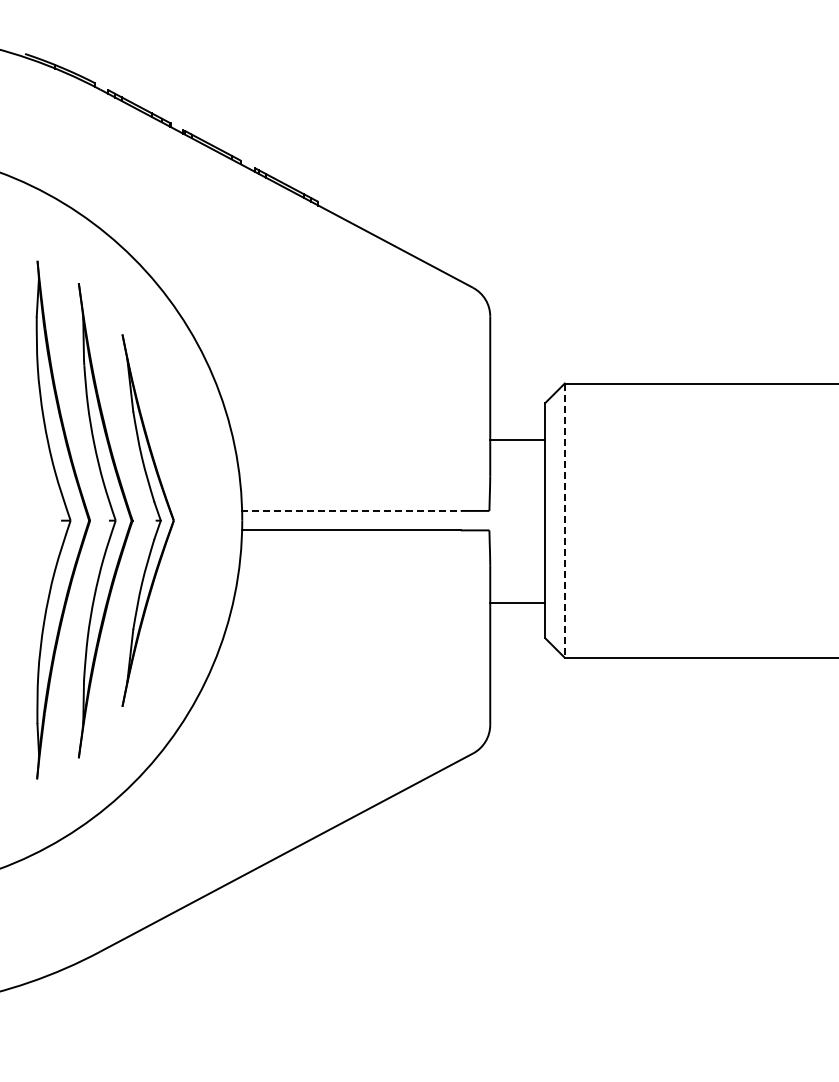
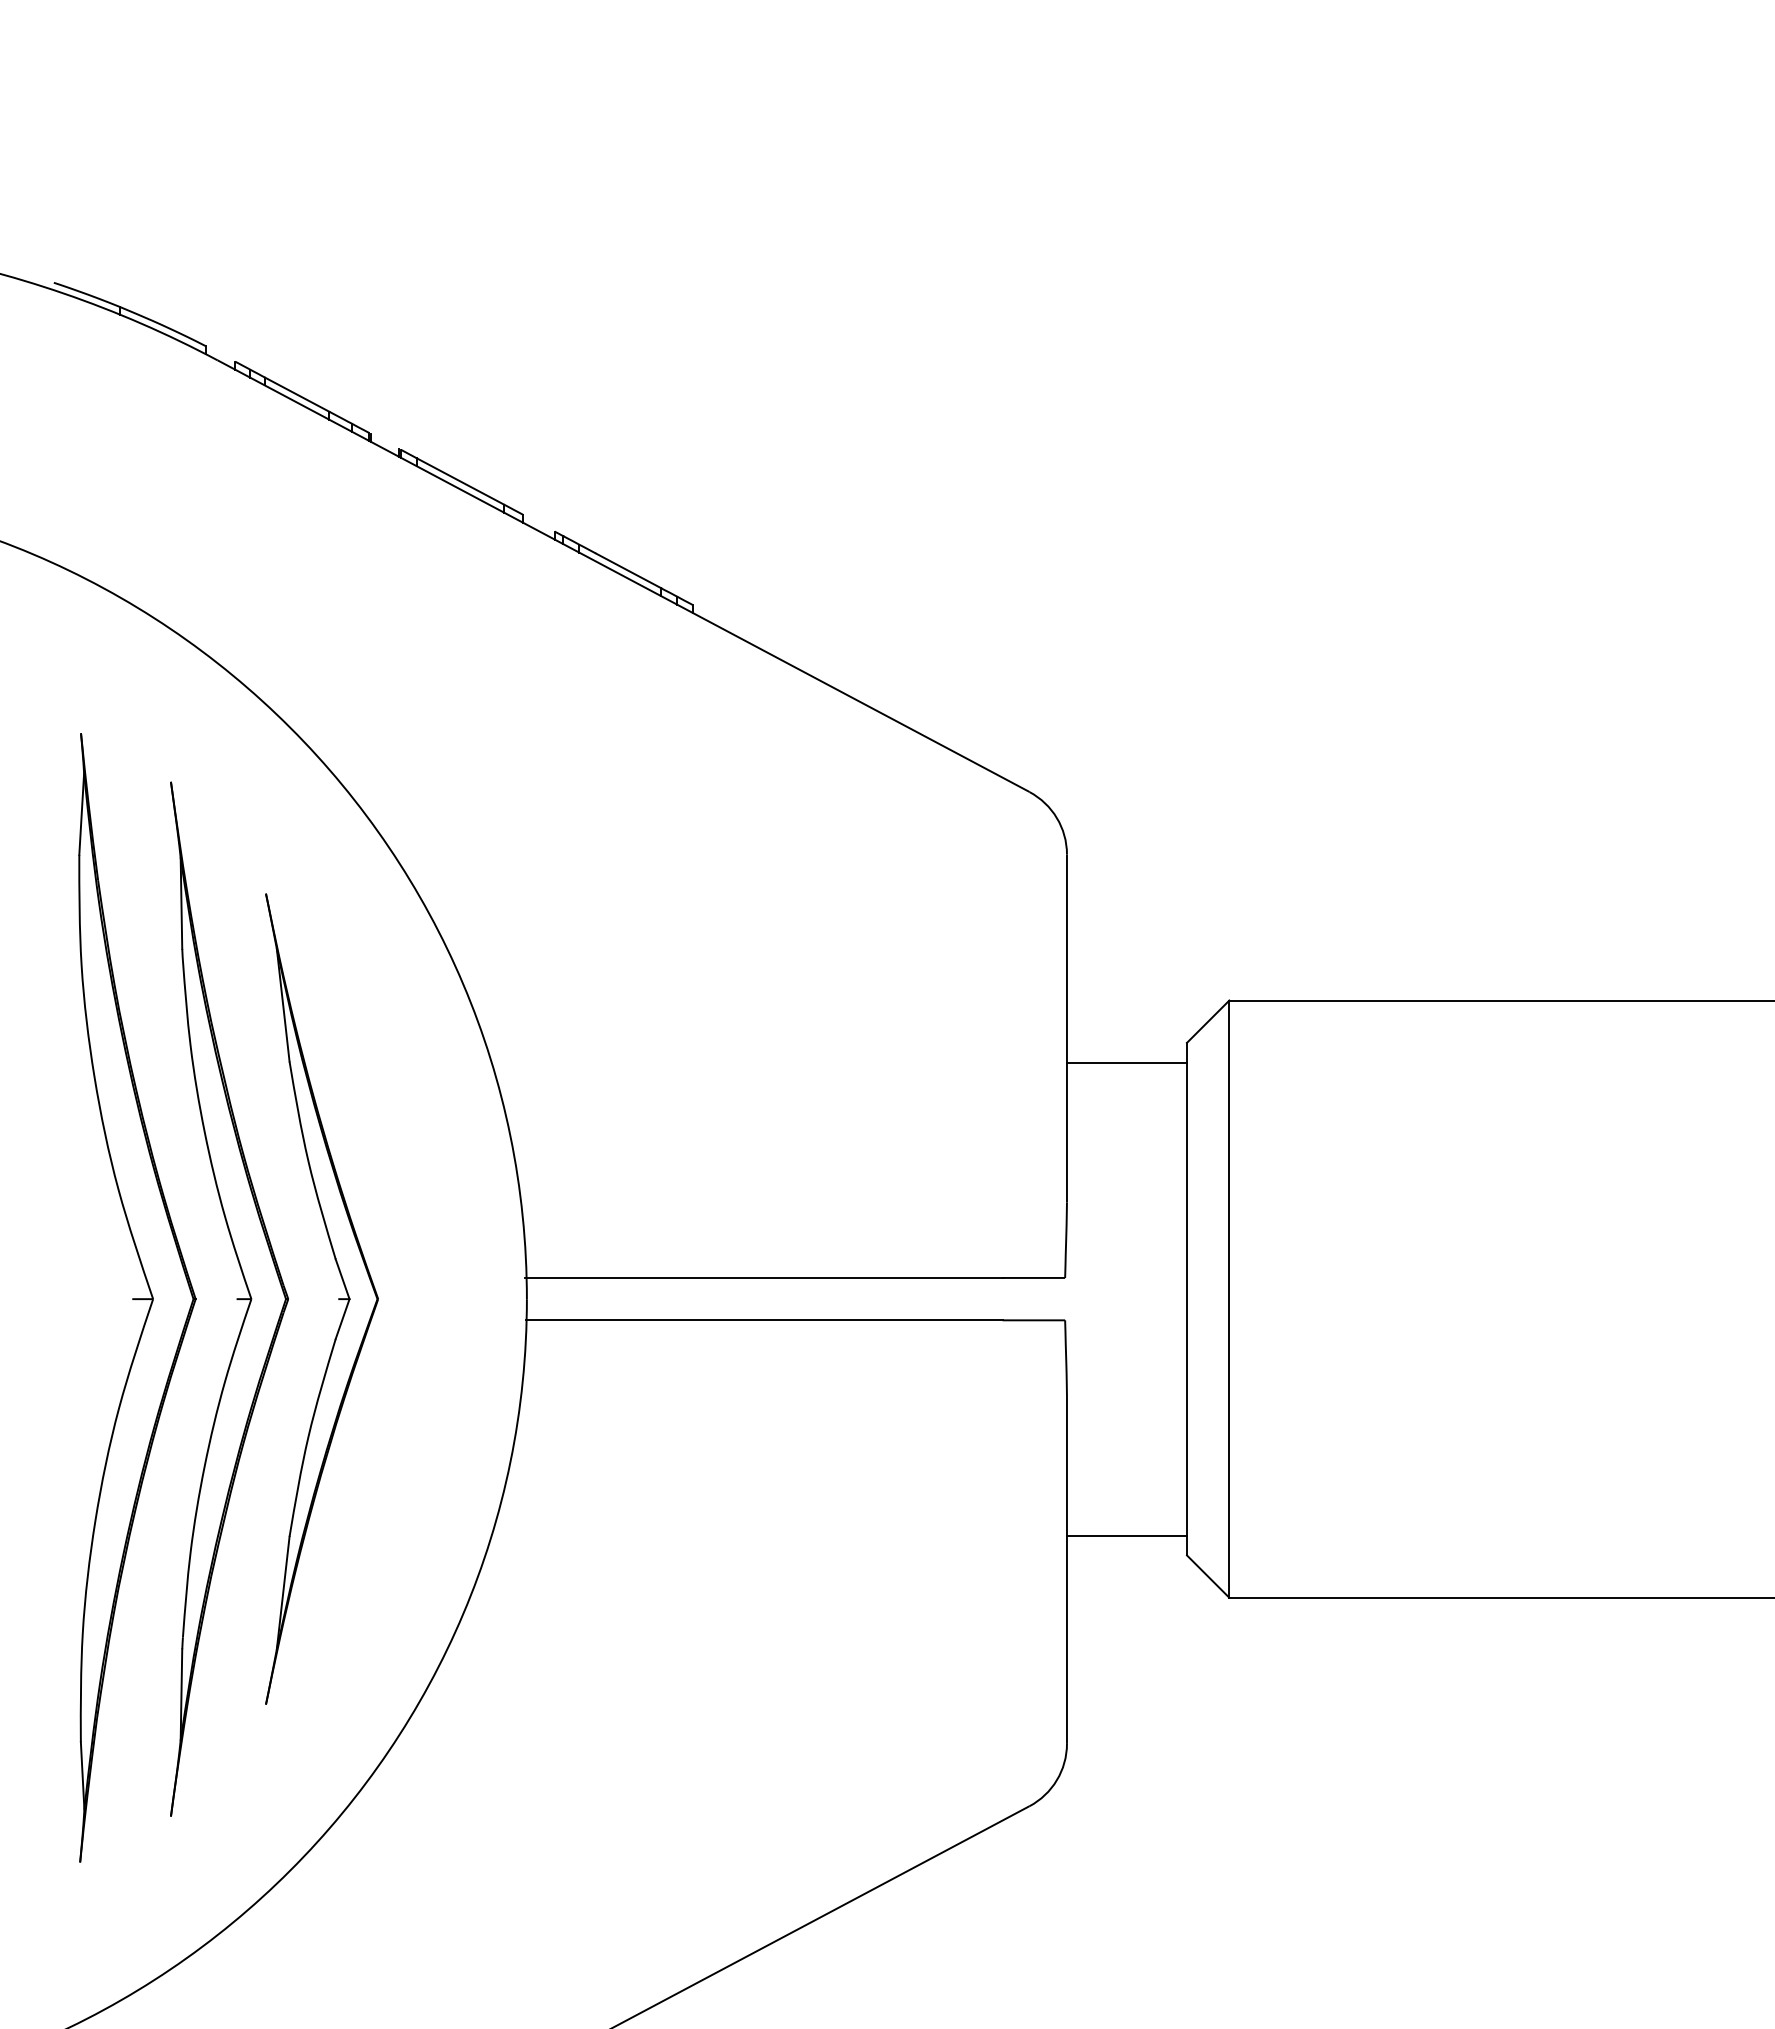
line: (517, 440) -> (1126, 1063), moved
line: (351, 510) -> (764, 1277), dashed -> solid
line: (564, 521) -> (1228, 1300), dashed -> solid
line: (517, 603) -> (1126, 1536), moved

